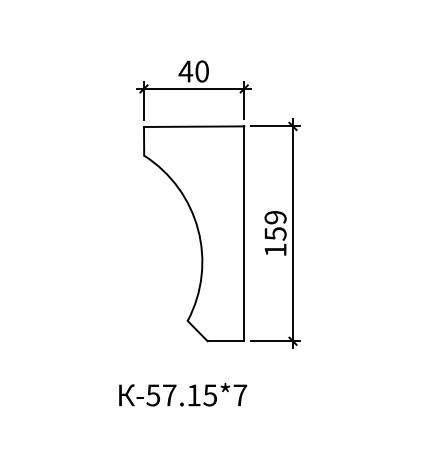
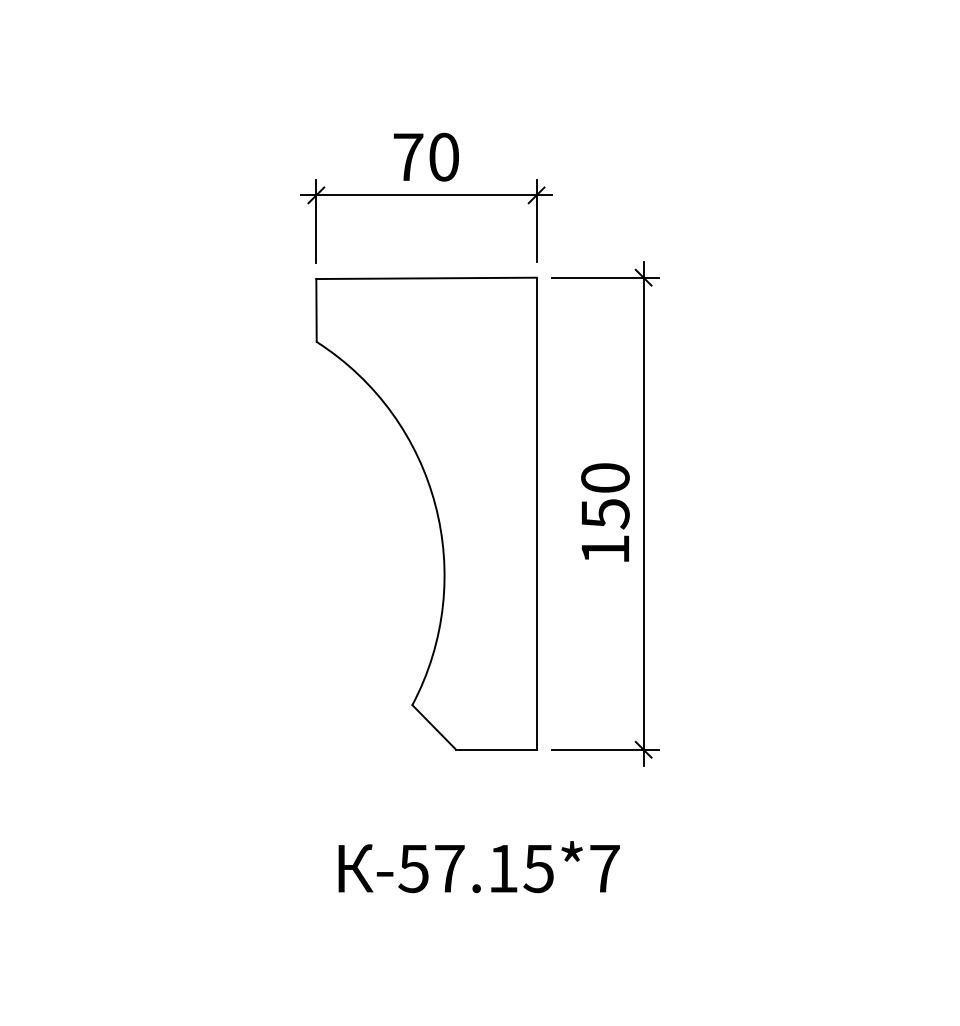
text: (185, 71) -> (407, 157), 40 -> 70
text: (275, 217) -> (605, 477), 159 -> 150
text: (183, 394) -> (480, 866), moved

